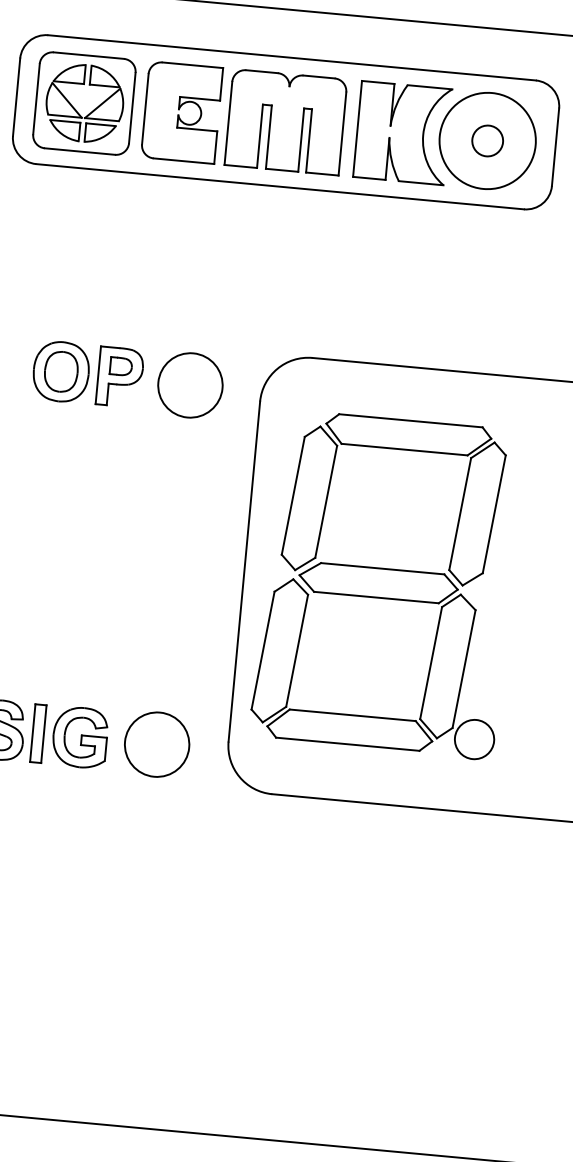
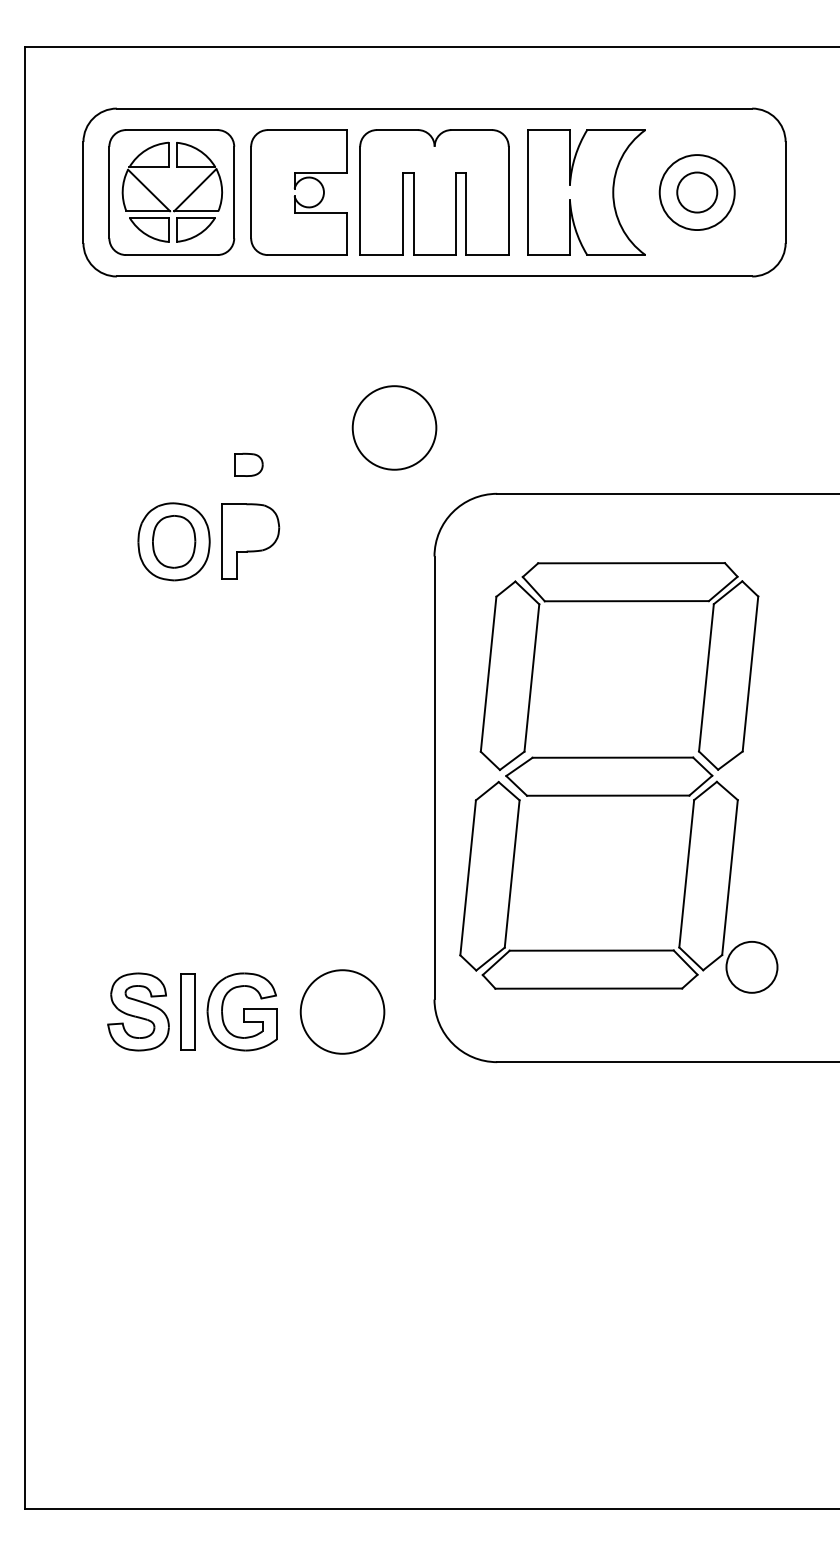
circle: (487, 140) -> (696, 192), size x0.6
part: (120, 366) -> (248, 464), moved
circle: (190, 385) -> (394, 427), moved

